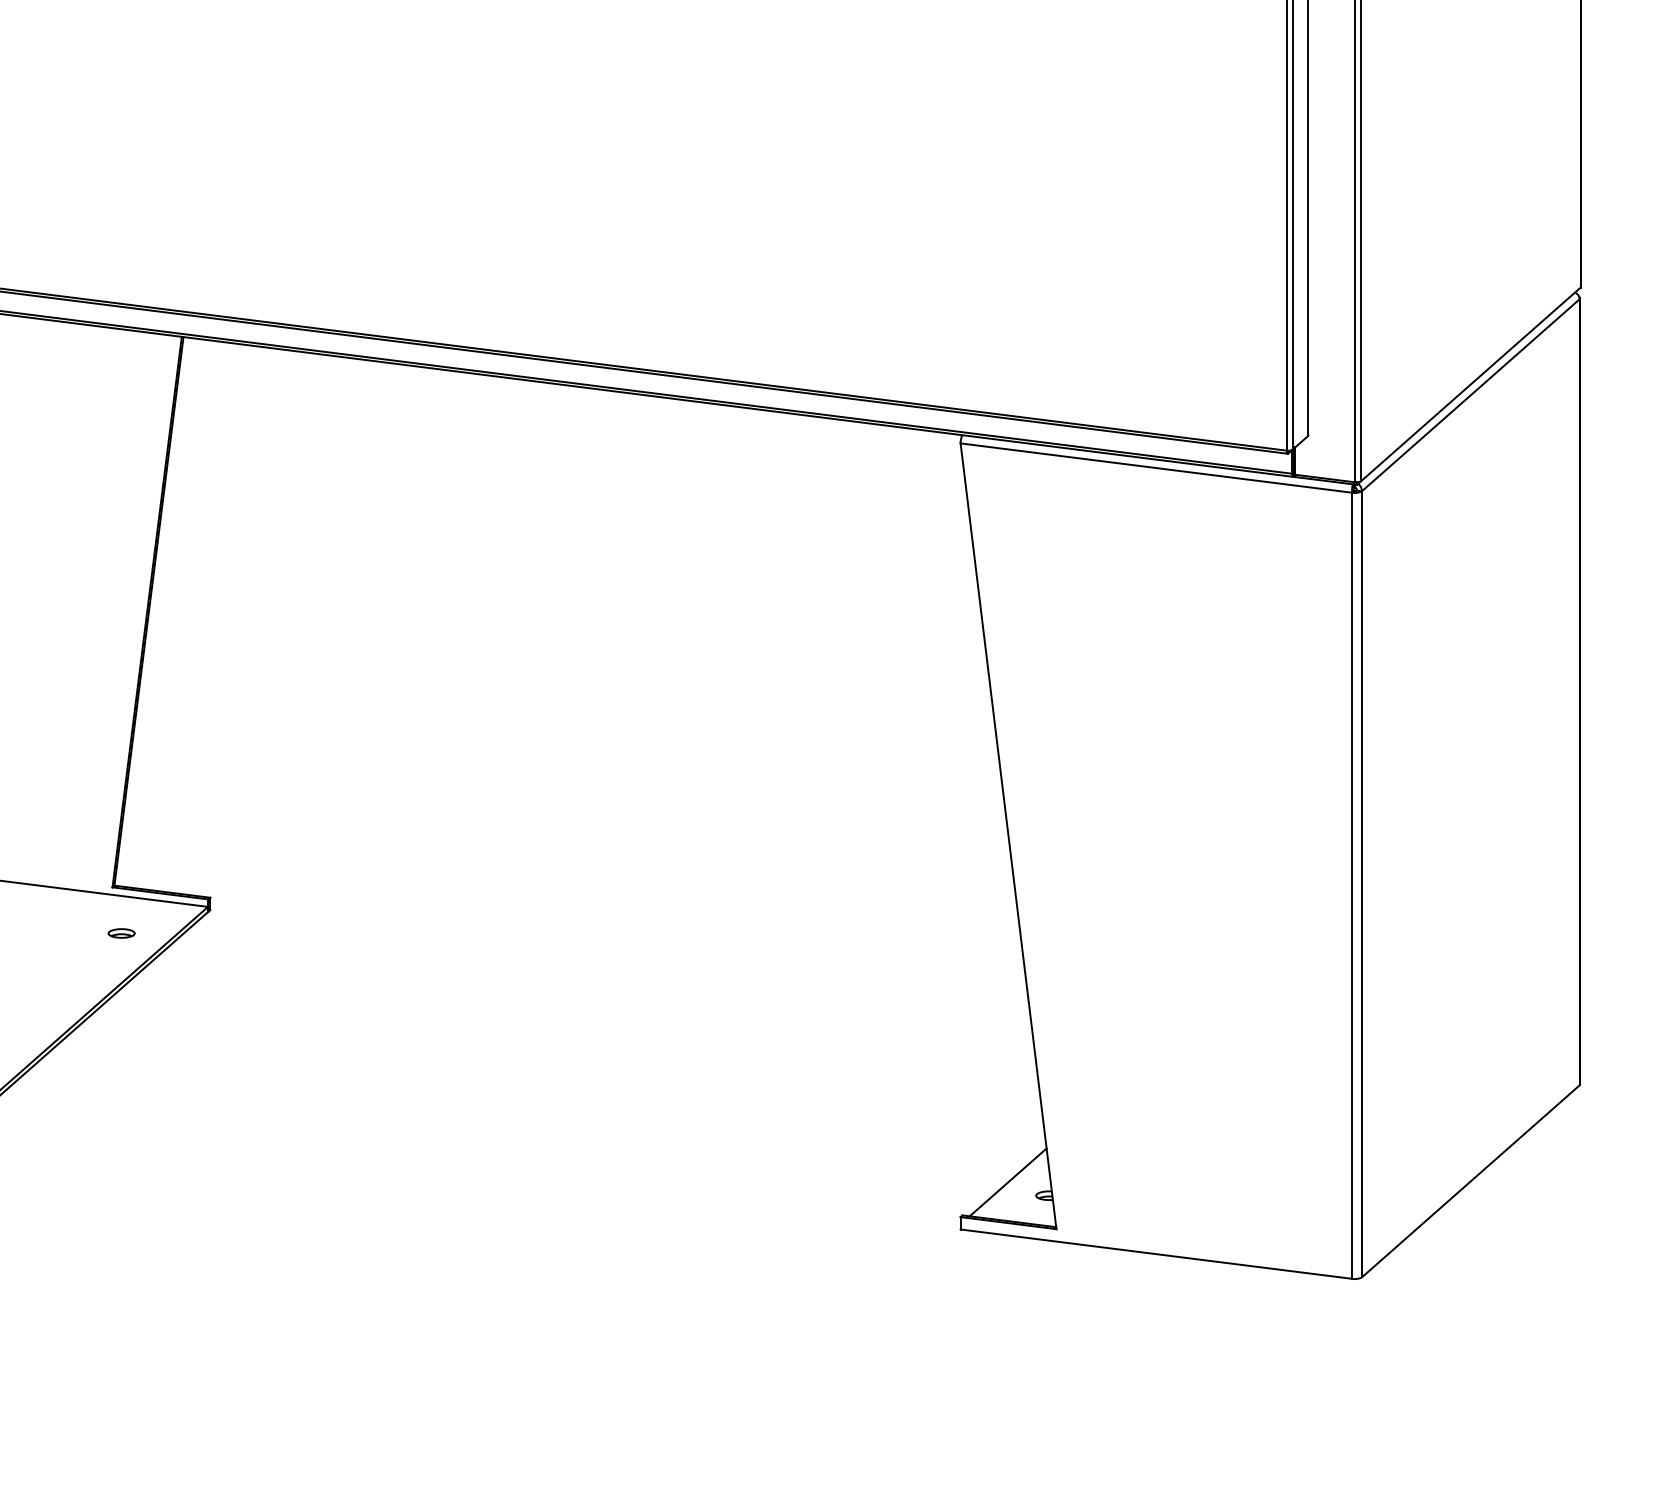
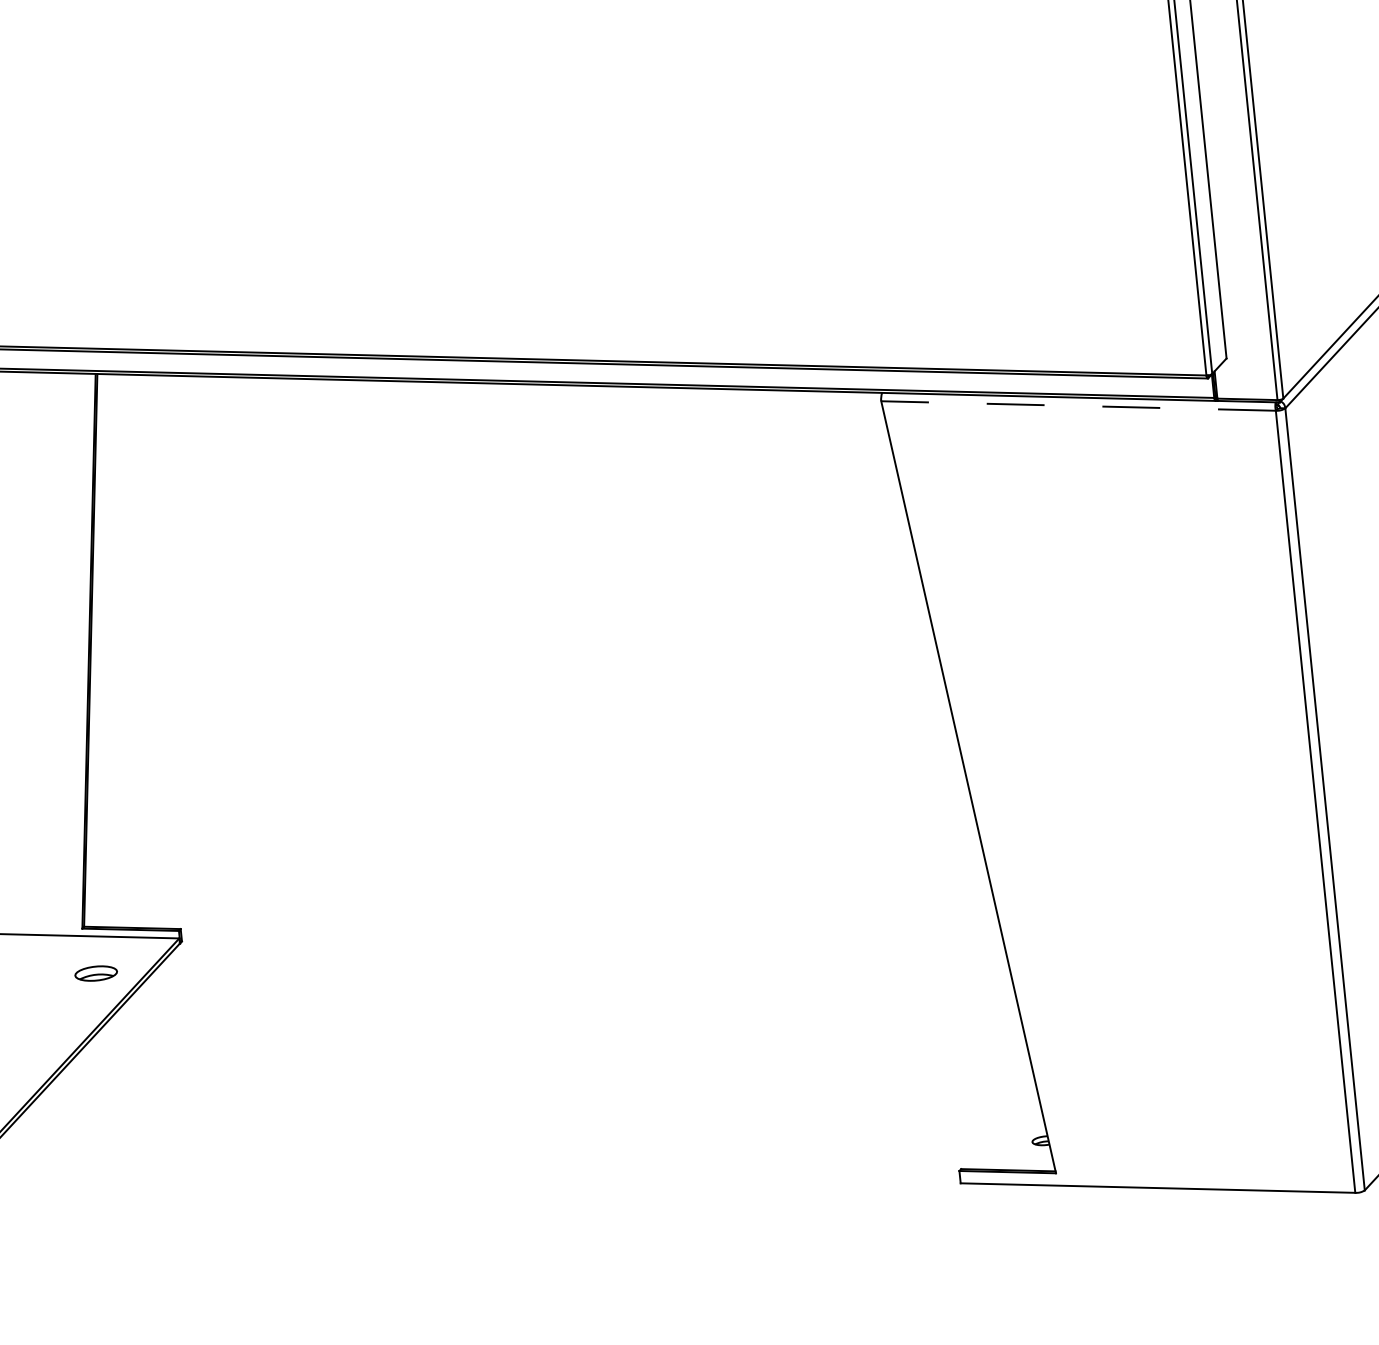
line: (1155, 468) -> (1077, 406), solid -> dashed
part: (121, 933) -> (95, 973), size x1.6
line: (1007, 1182) -> (1002, 1131), removed

